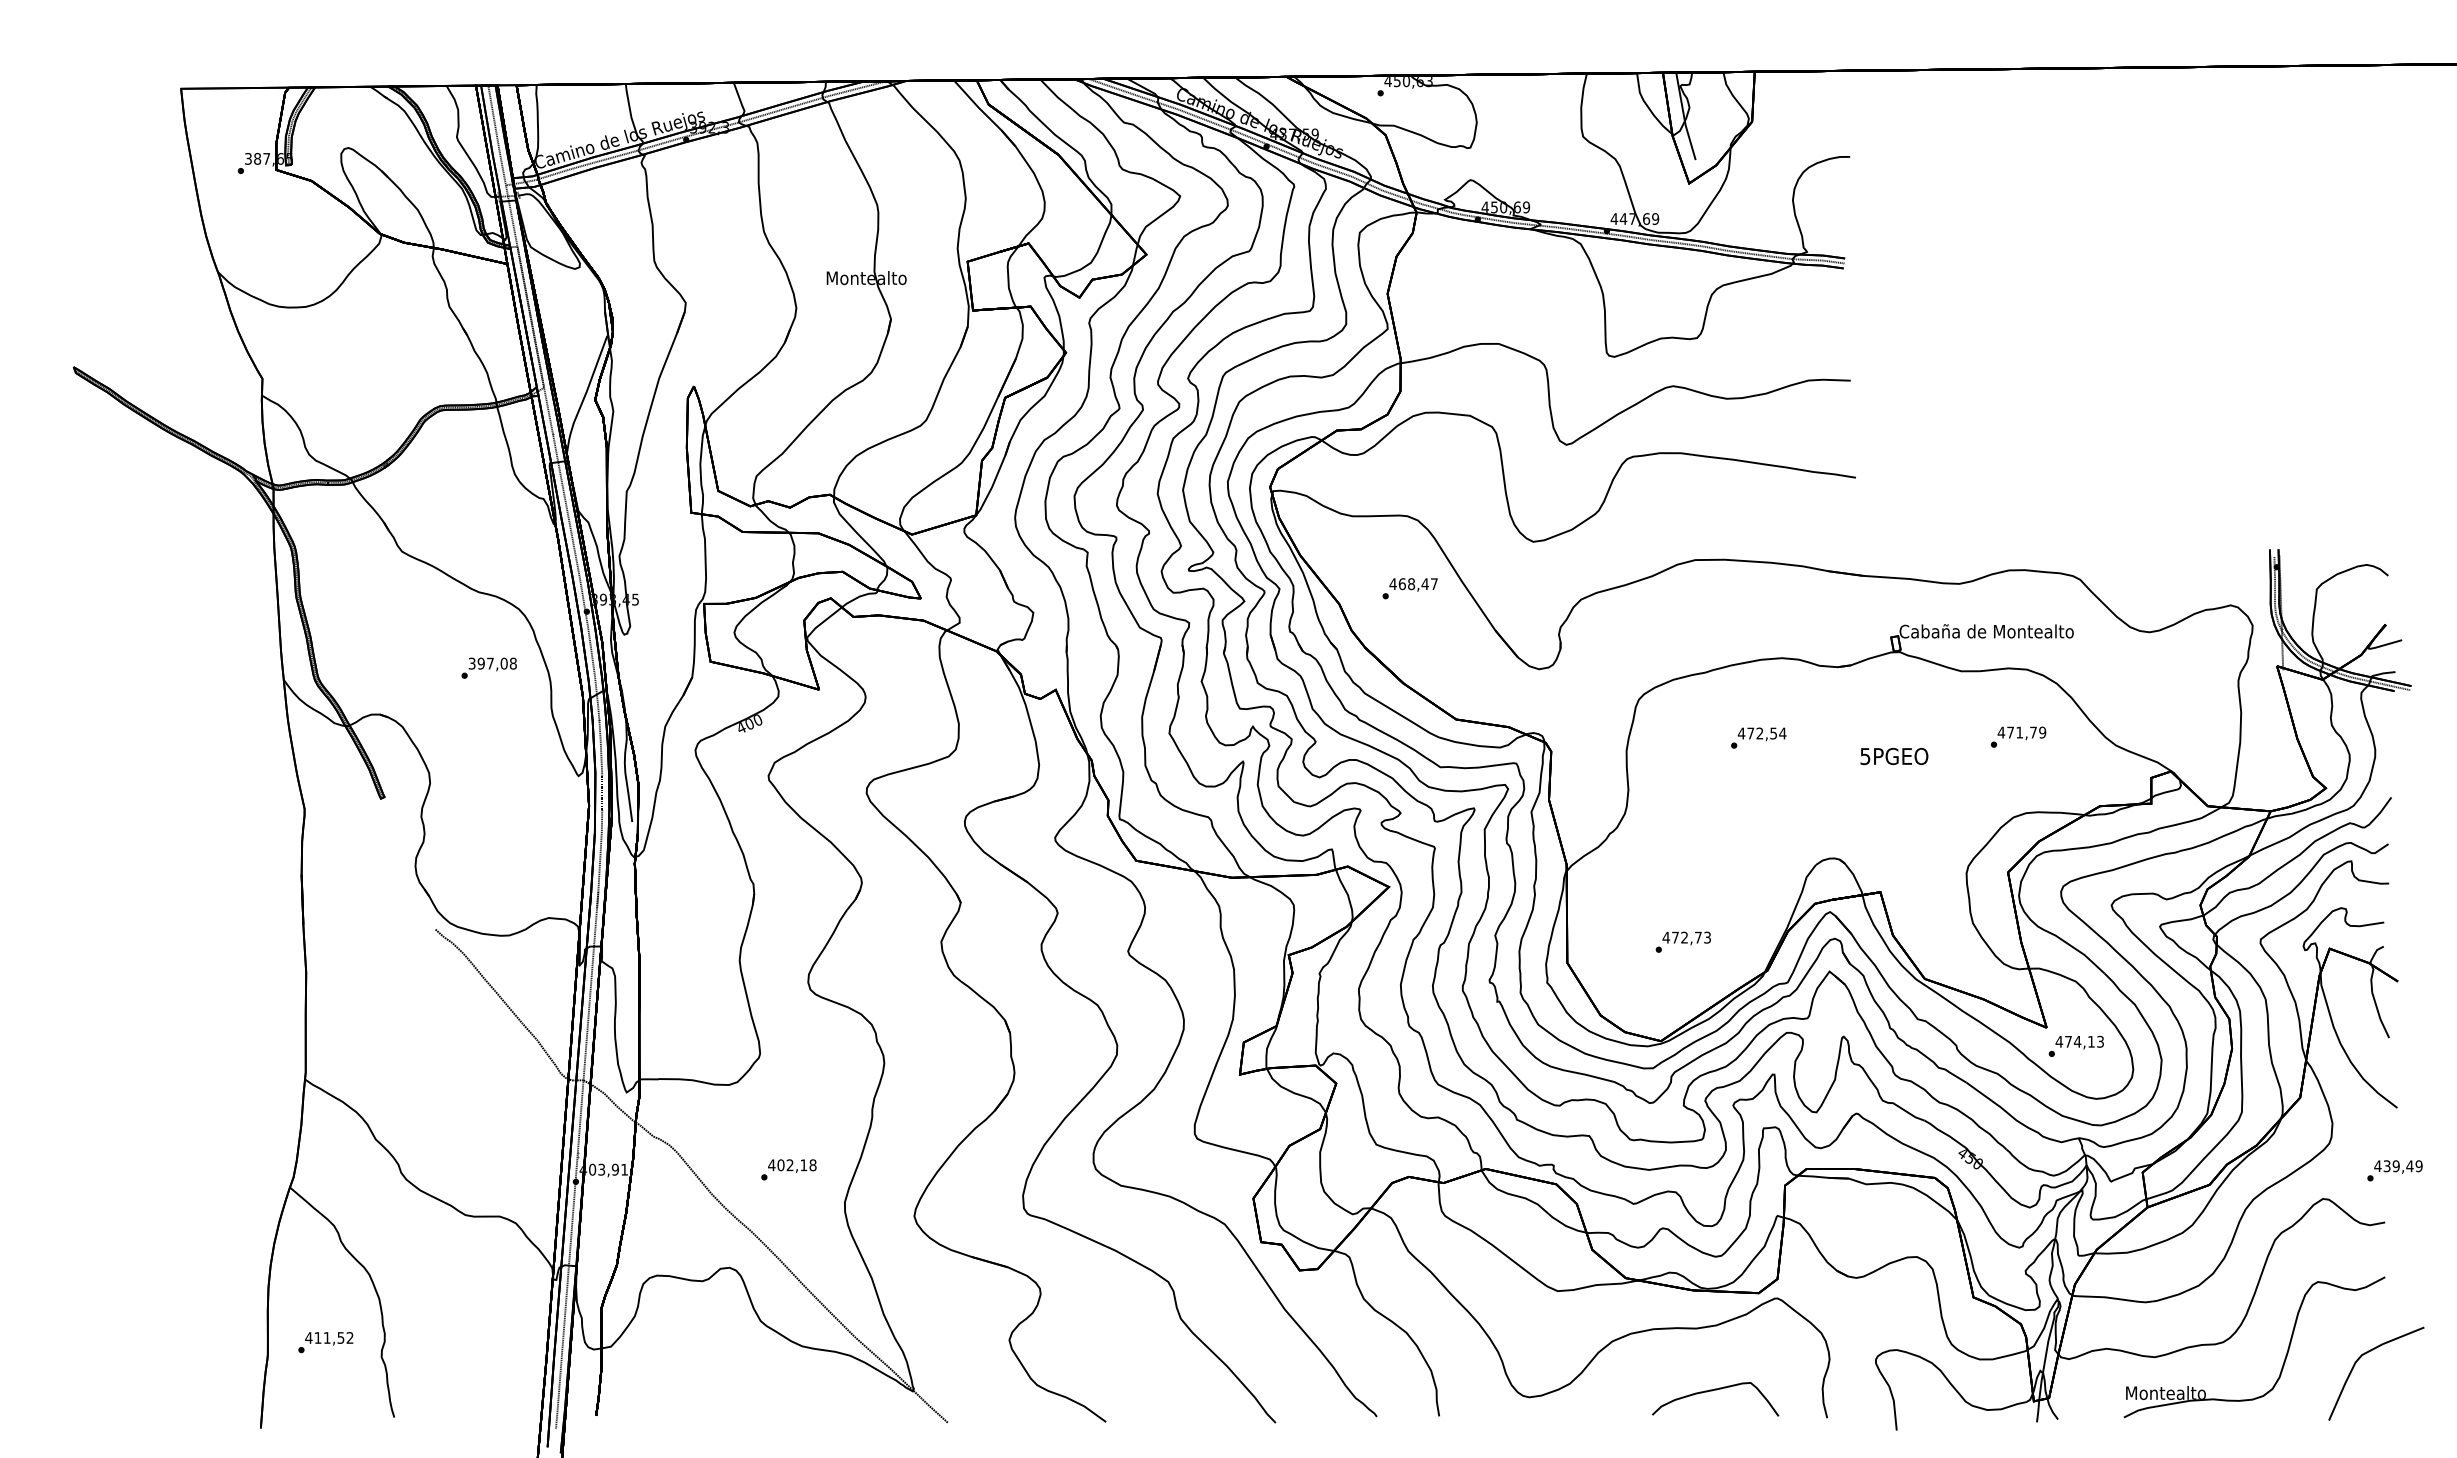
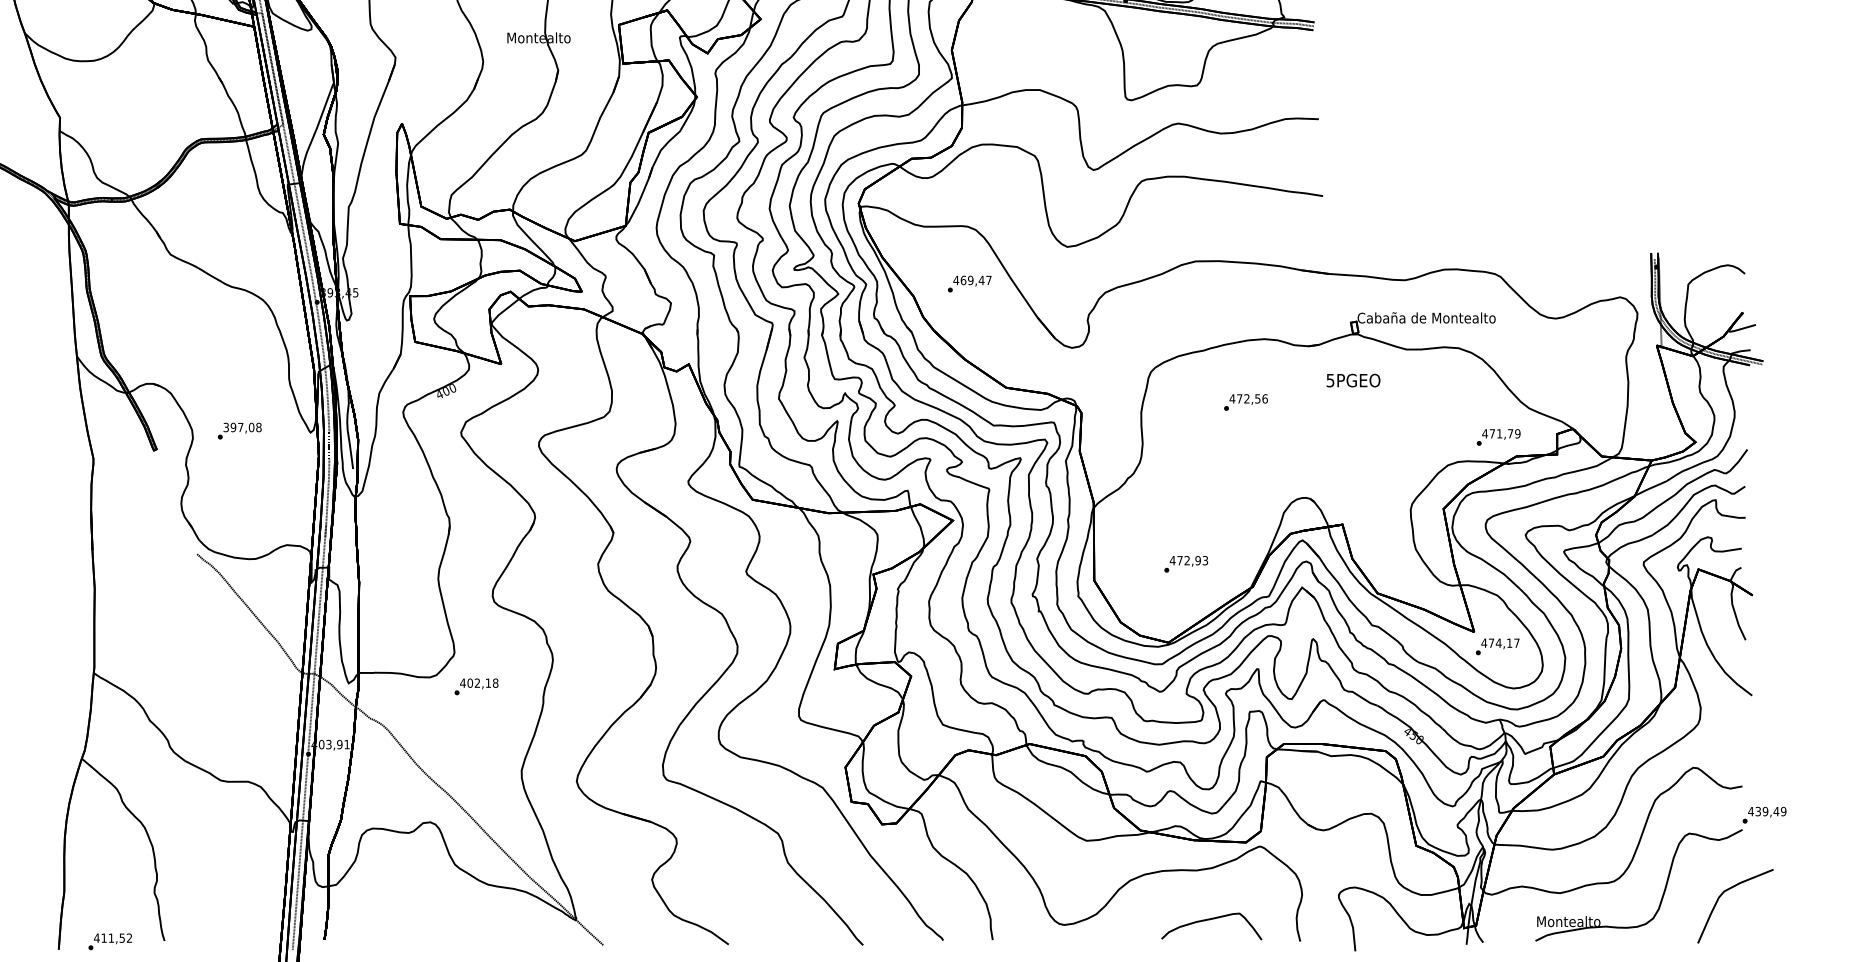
text: (1411, 584) -> (970, 280), 468,47 -> 469,47
text: (488, 667) -> (239, 430), moved
text: (1782, 733) -> (1264, 398), 472,54 -> 472,56
text: (2018, 736) -> (1498, 436), moved
text: (1894, 756) -> (1353, 380), moved
text: (1697, 937) -> (1197, 560), 472,73 -> 472,93
text: (2100, 1041) -> (1516, 642), 474,13 -> 474,17
text: (788, 1169) -> (476, 686), moved
text: (2394, 1170) -> (1764, 814), moved
text: (325, 1342) -> (110, 941), moved

